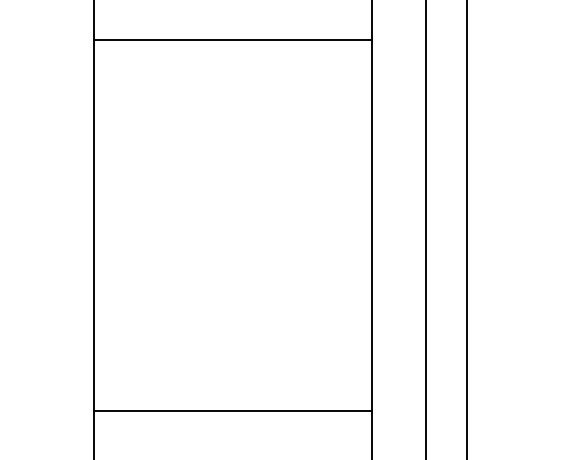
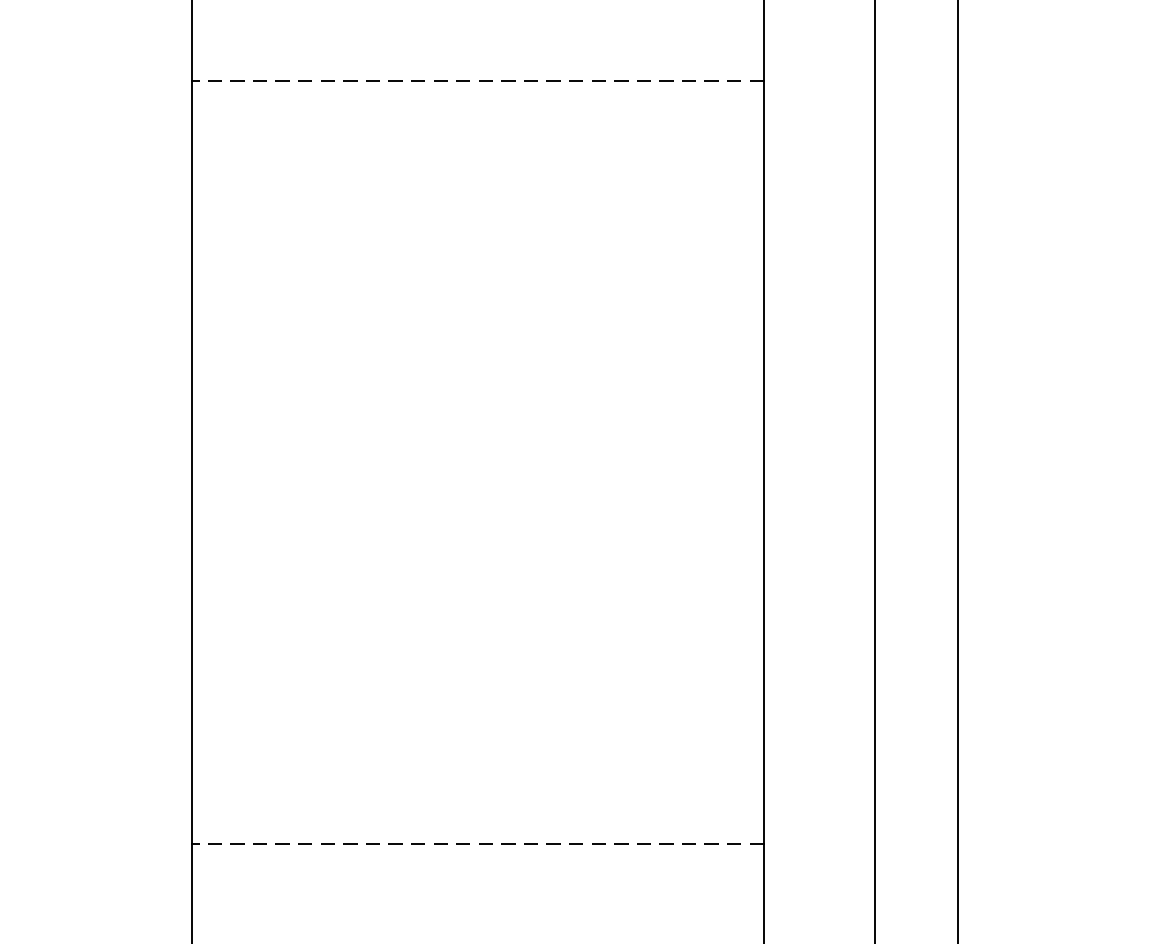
line: (232, 39) -> (477, 80), solid -> dashed
line: (232, 411) -> (477, 844), solid -> dashed

